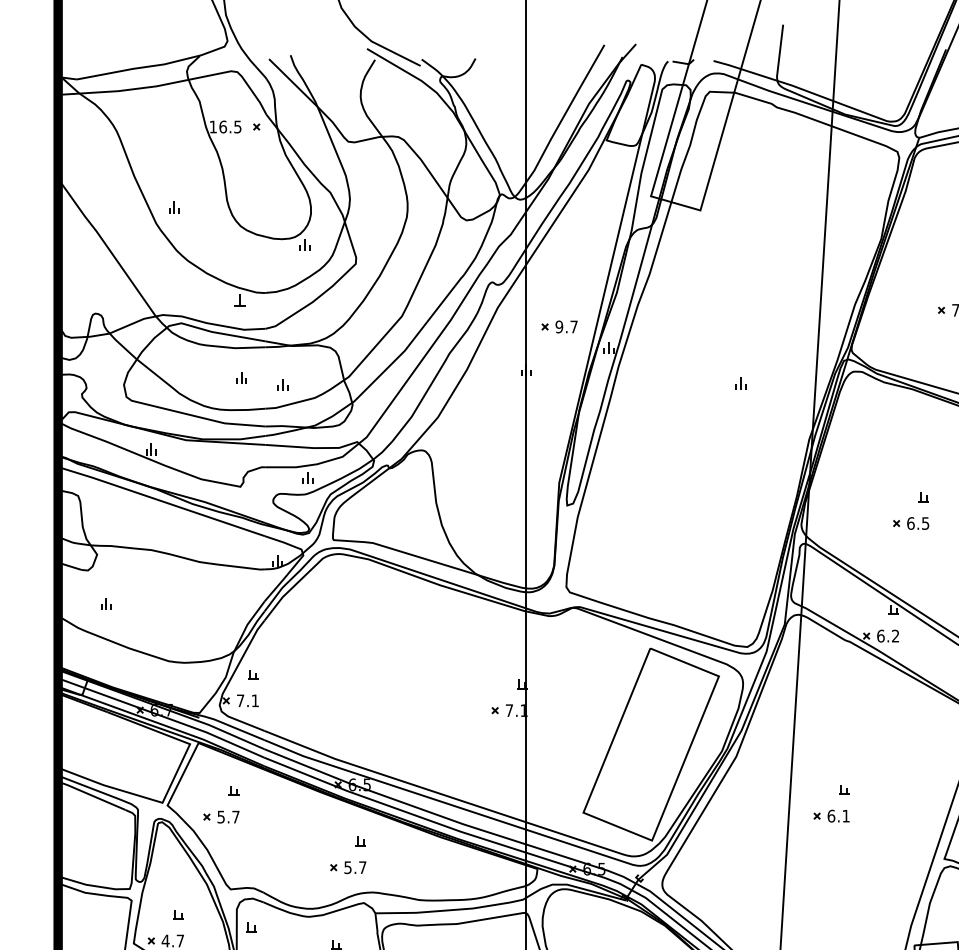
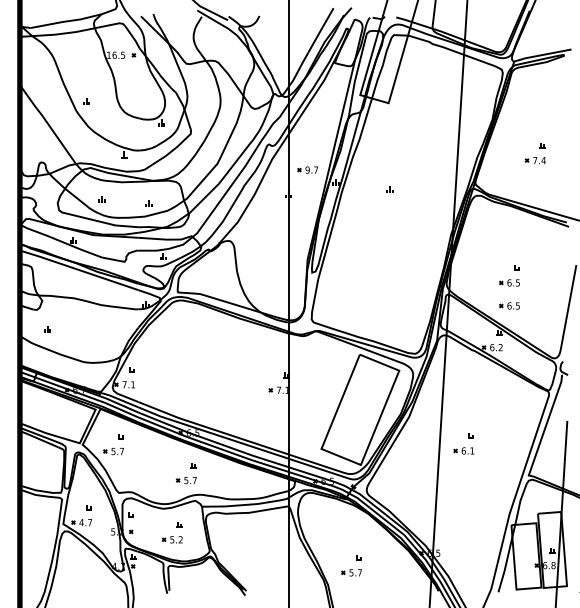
part: (240, 378) -> (101, 199), moved
part: (740, 383) -> (389, 189), moved
part: (910, 562) -> (509, 305), added

